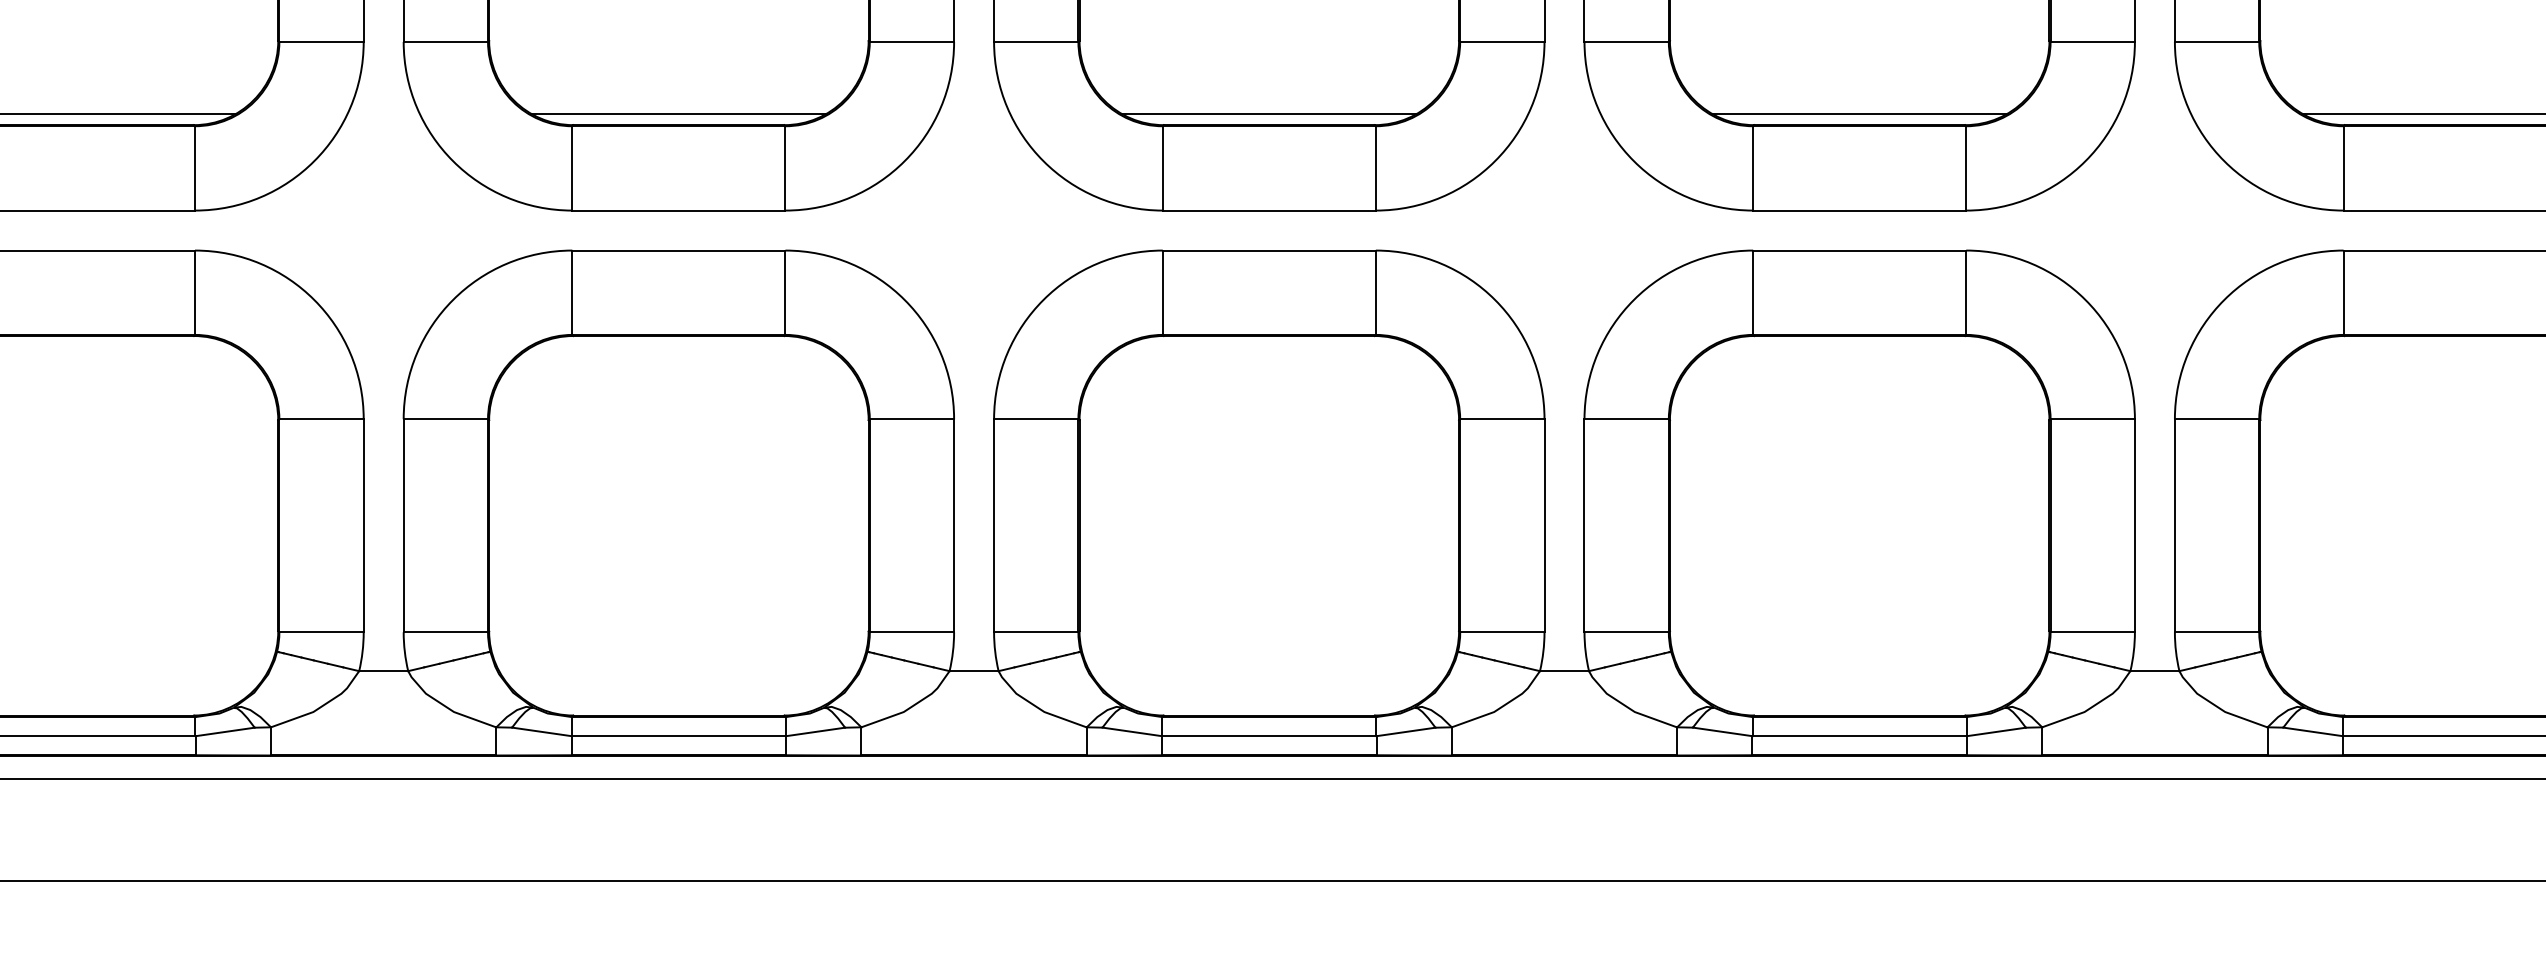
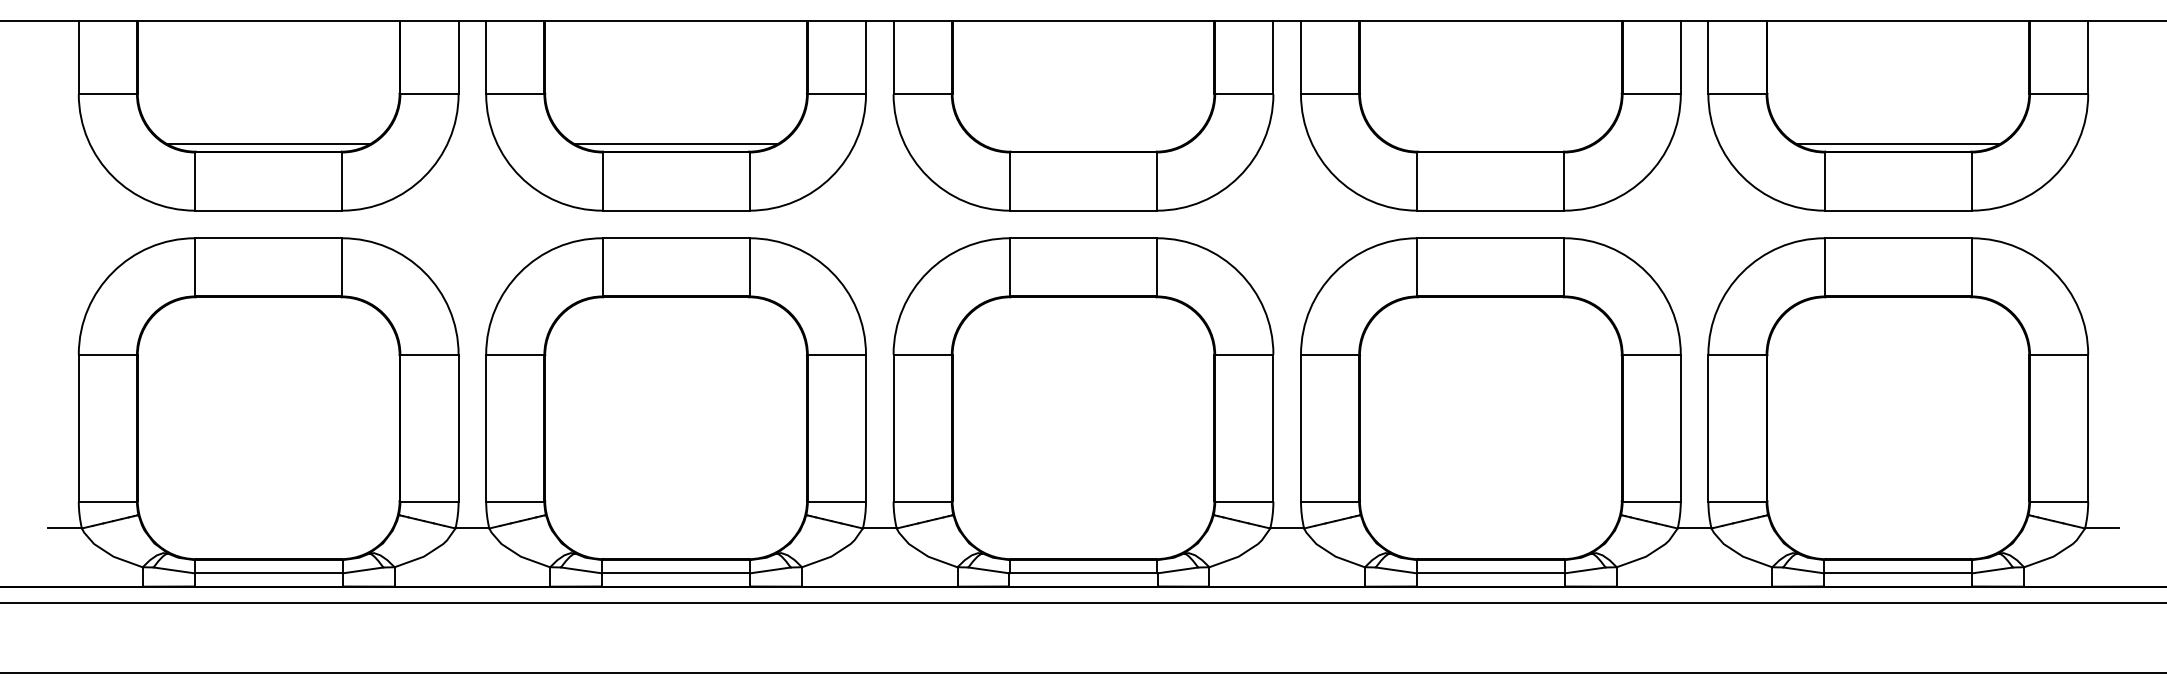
line: (1269, 113) -> (1083, 143), removed
line: (1859, 113) -> (1490, 143), removed

